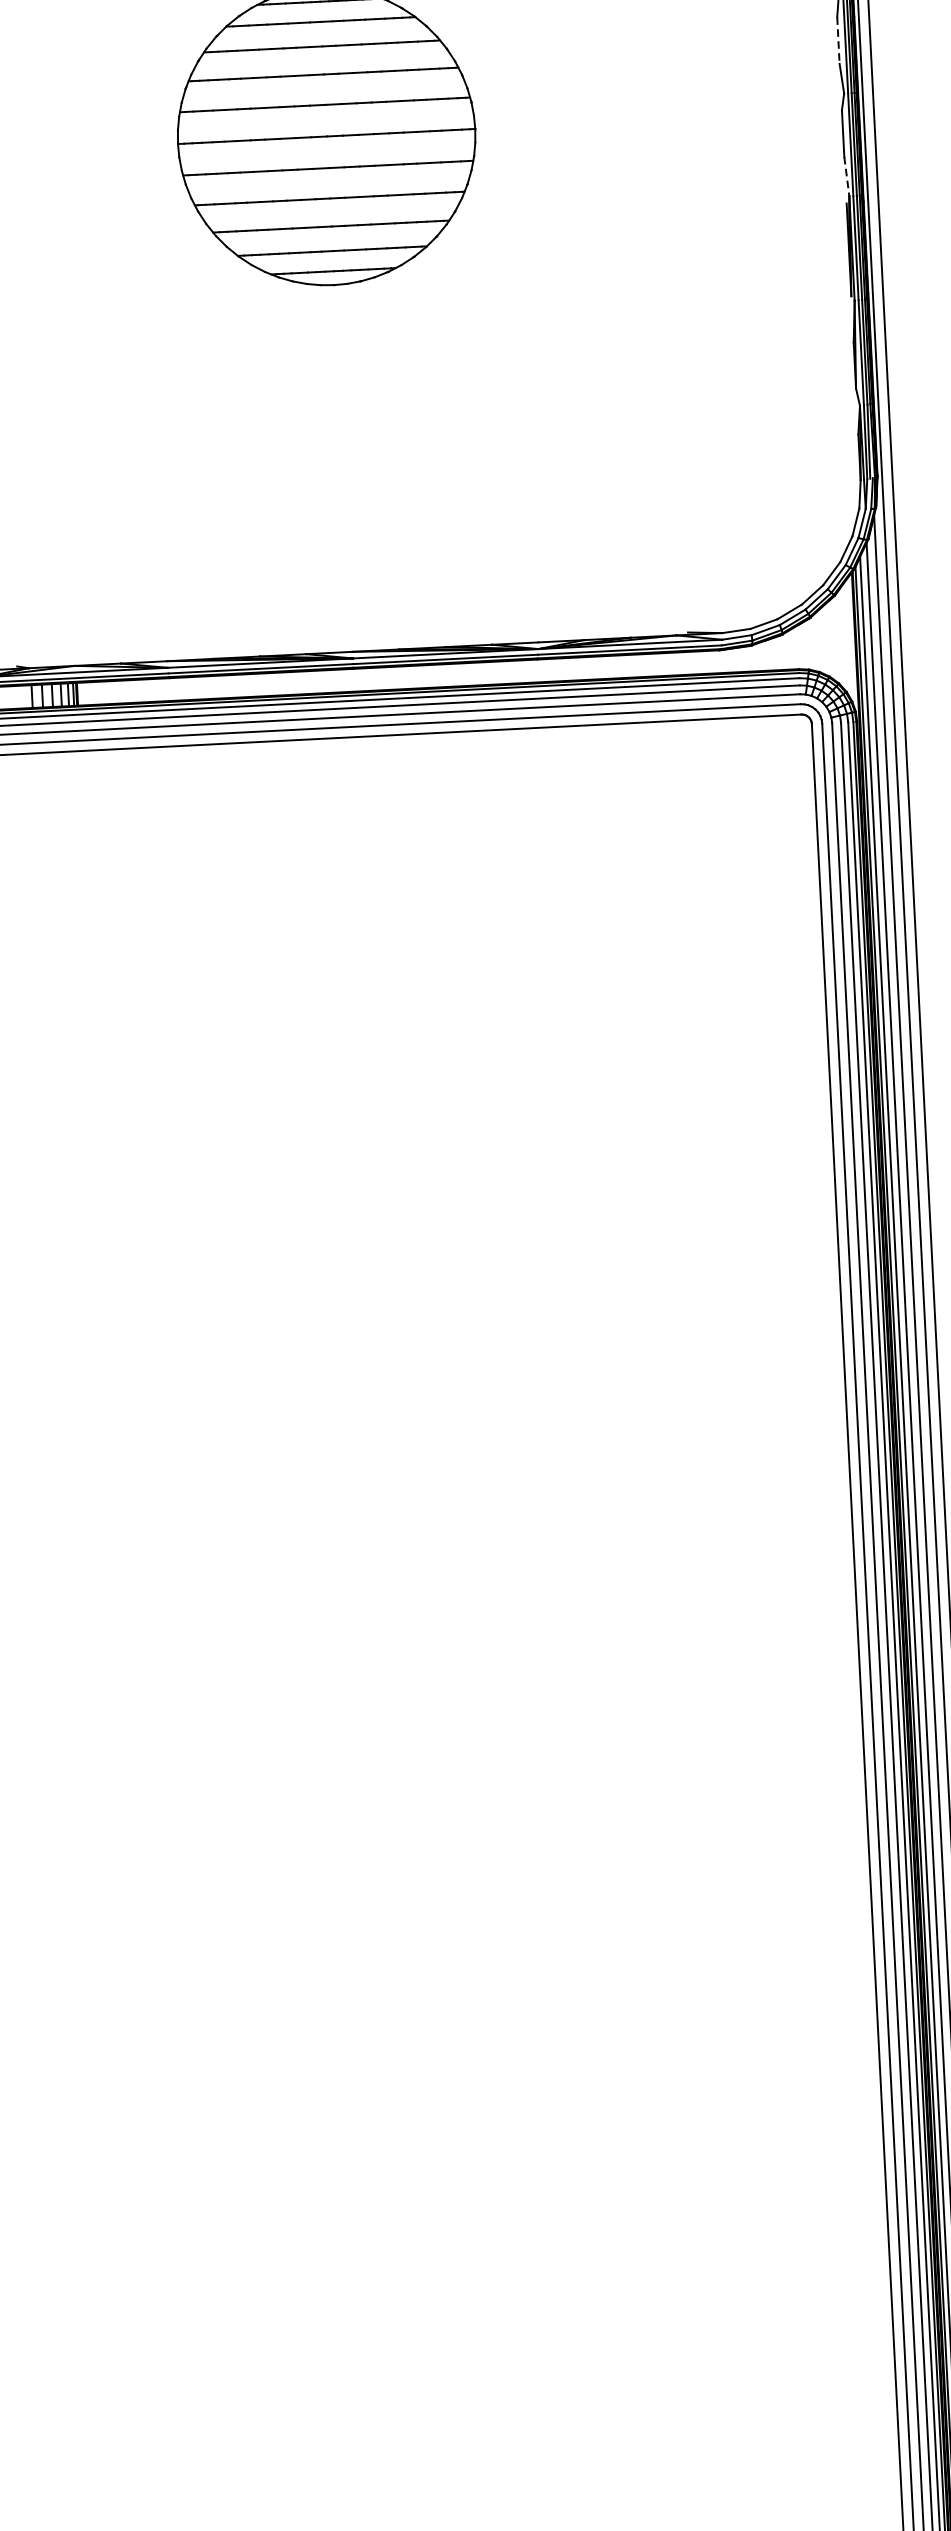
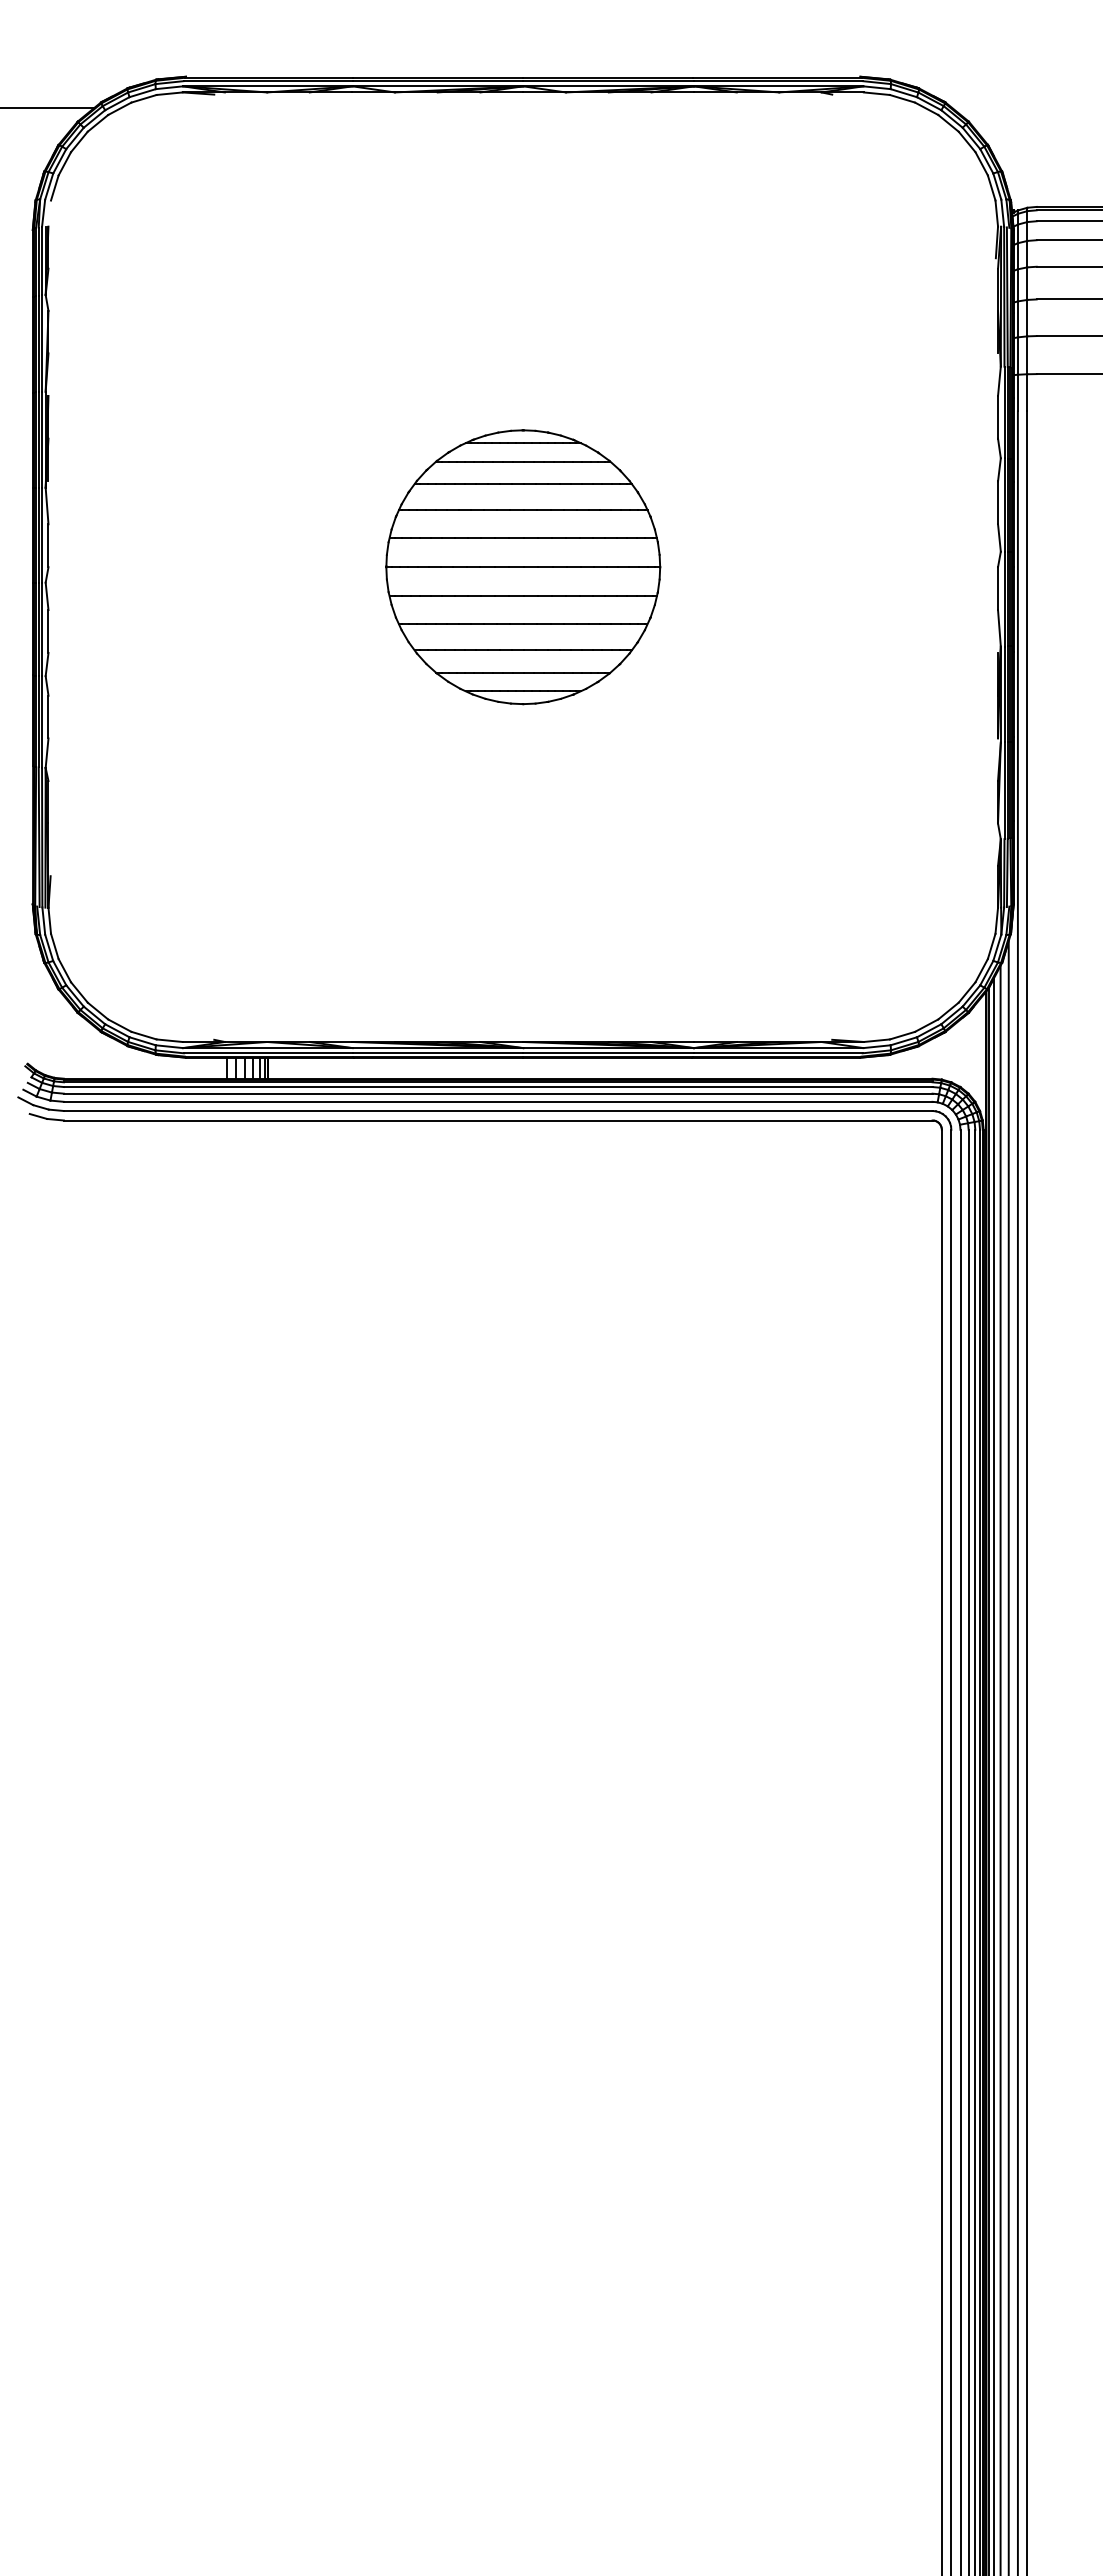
line: (838, 41) -> (998, 503), dashed -> solid
line: (846, 176) -> (999, 628), dashed -> solid

